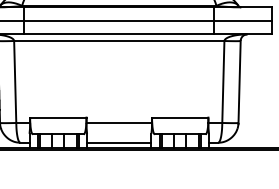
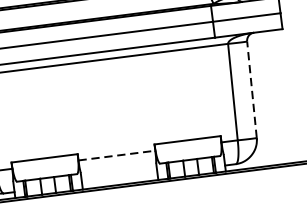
line: (239, 81) -> (251, 89), solid -> dashed
line: (119, 122) -> (117, 155), solid -> dashed
line: (119, 142) -> (120, 178), removed

